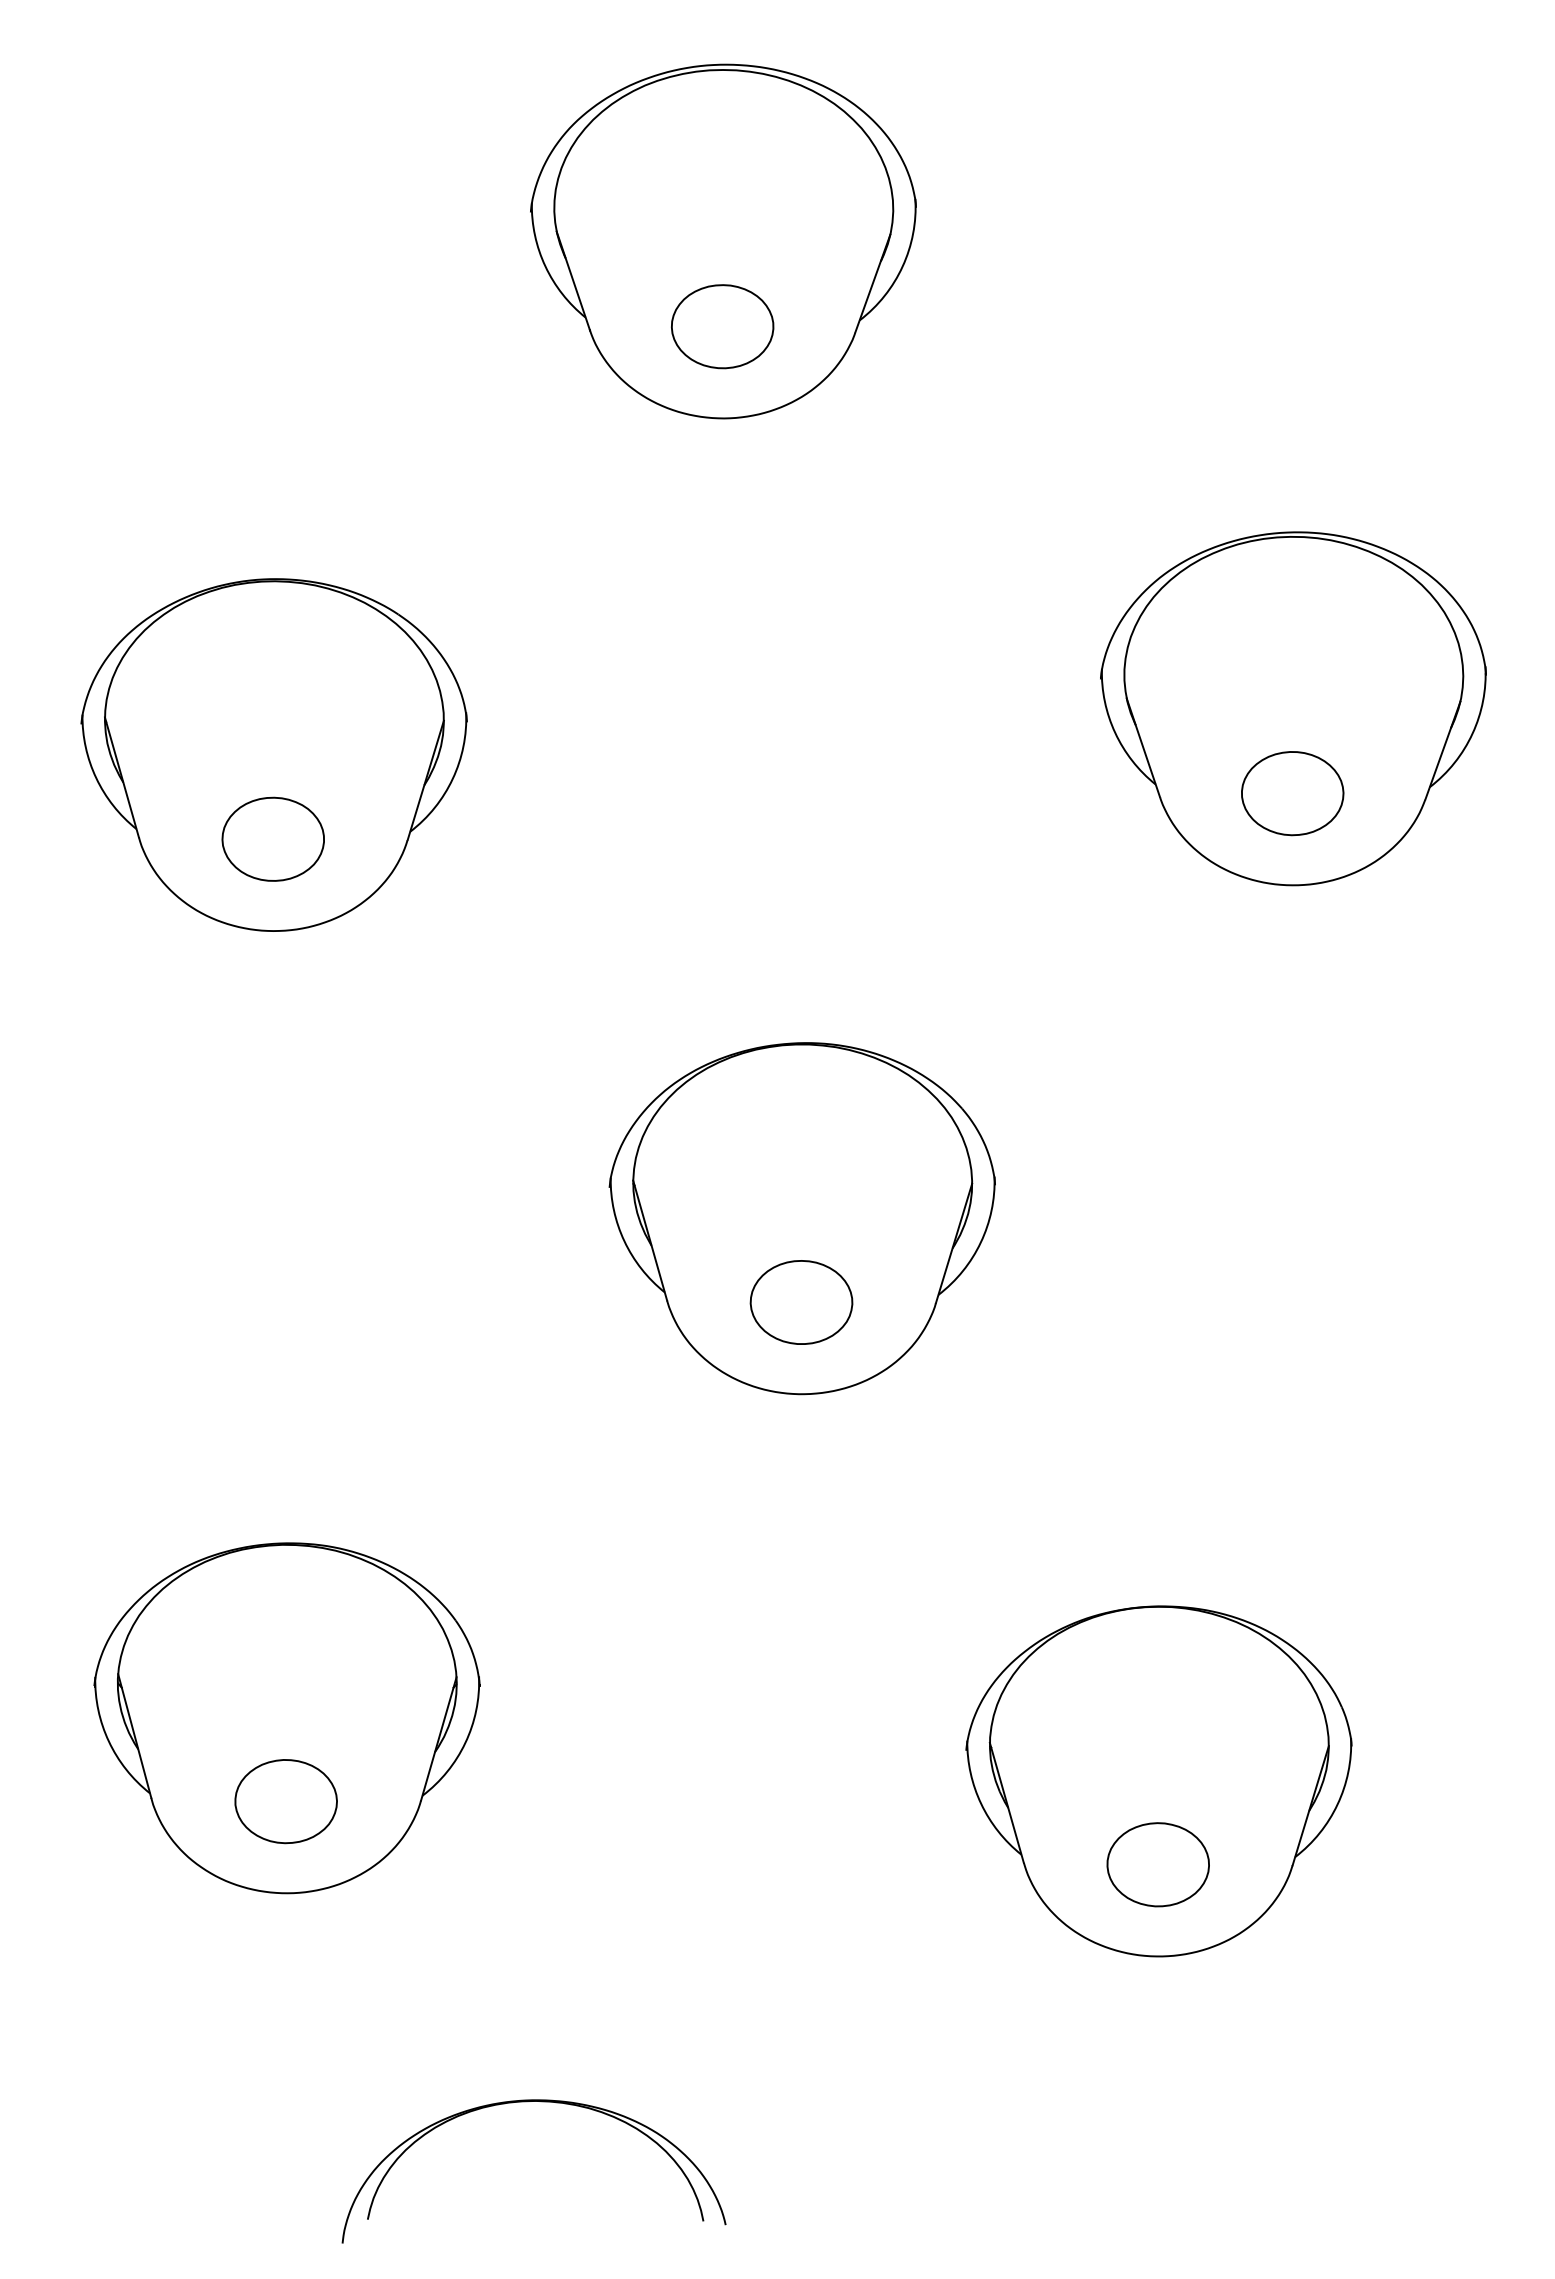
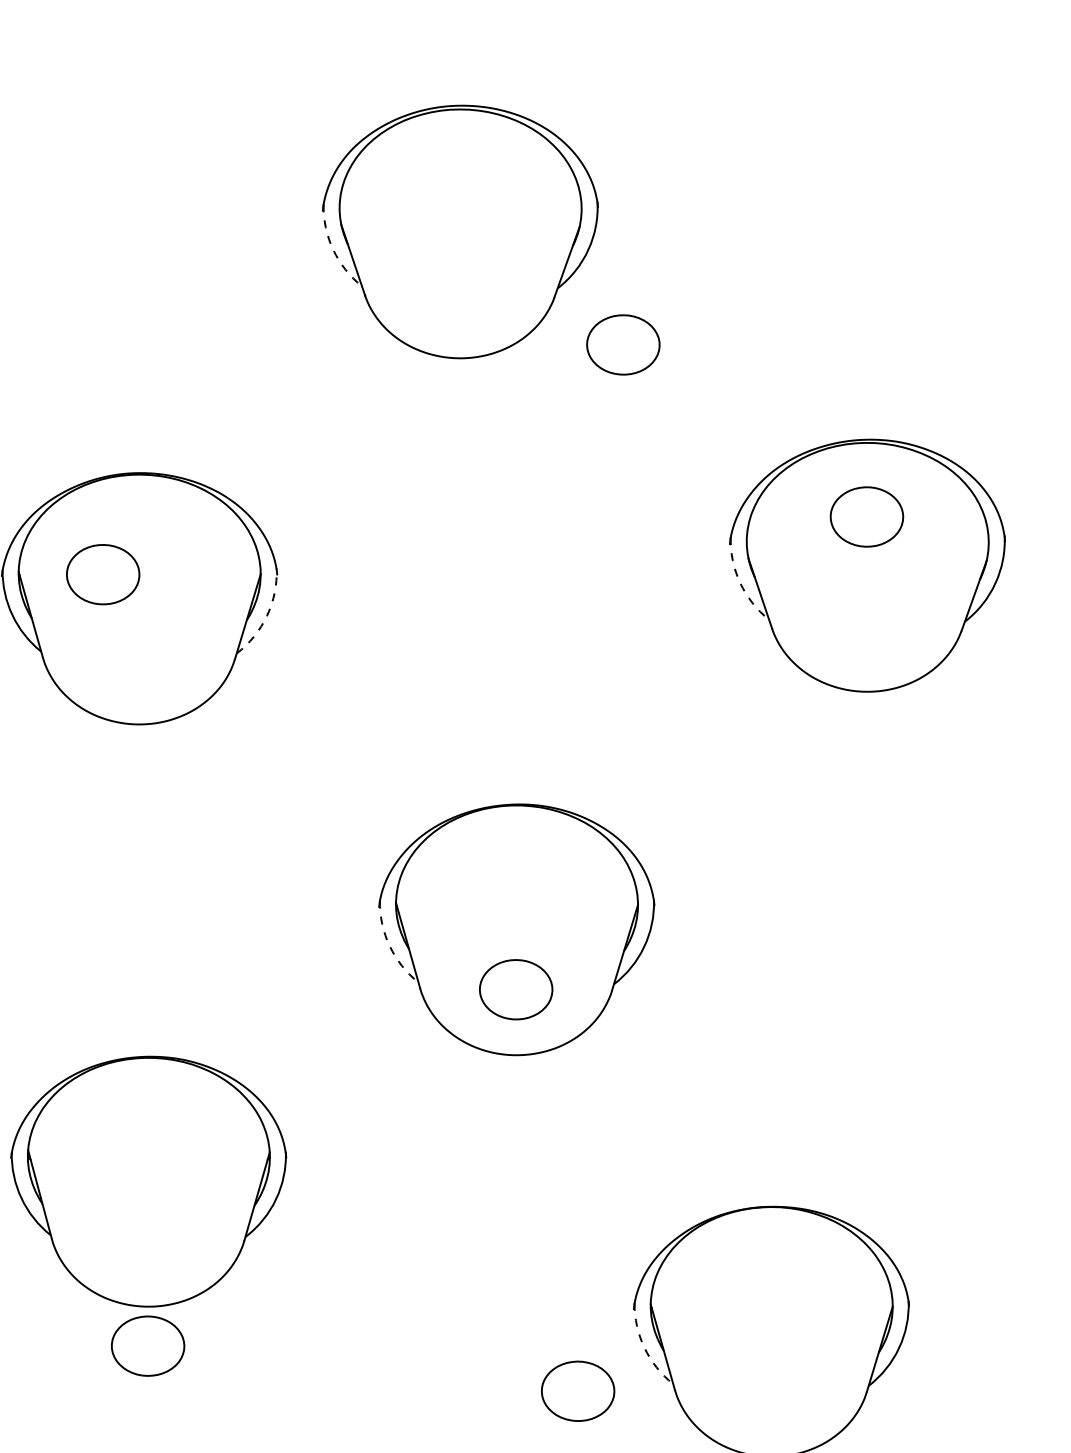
arc: (545, 266) -> (333, 249), solid -> dashed
part: (722, 326) -> (623, 344), moved
arc: (1115, 732) -> (740, 582), solid -> dashed
arc: (452, 778) -> (266, 615), solid -> dashed
part: (1292, 793) -> (866, 516), moved
part: (272, 838) -> (102, 574), moved
arc: (624, 1241) -> (389, 946), solid -> dashed
part: (286, 1718) -> (148, 1181), moved
arc: (981, 1803) -> (644, 1347), solid -> dashed
part: (1157, 1864) -> (577, 1391), moved

